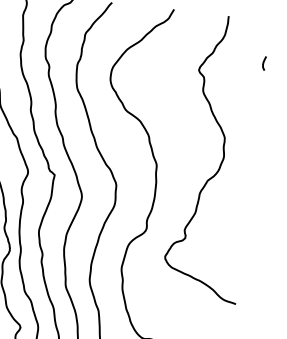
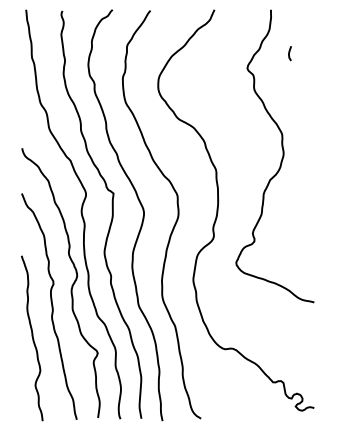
curve: (263, 63) -> (289, 53), moved

